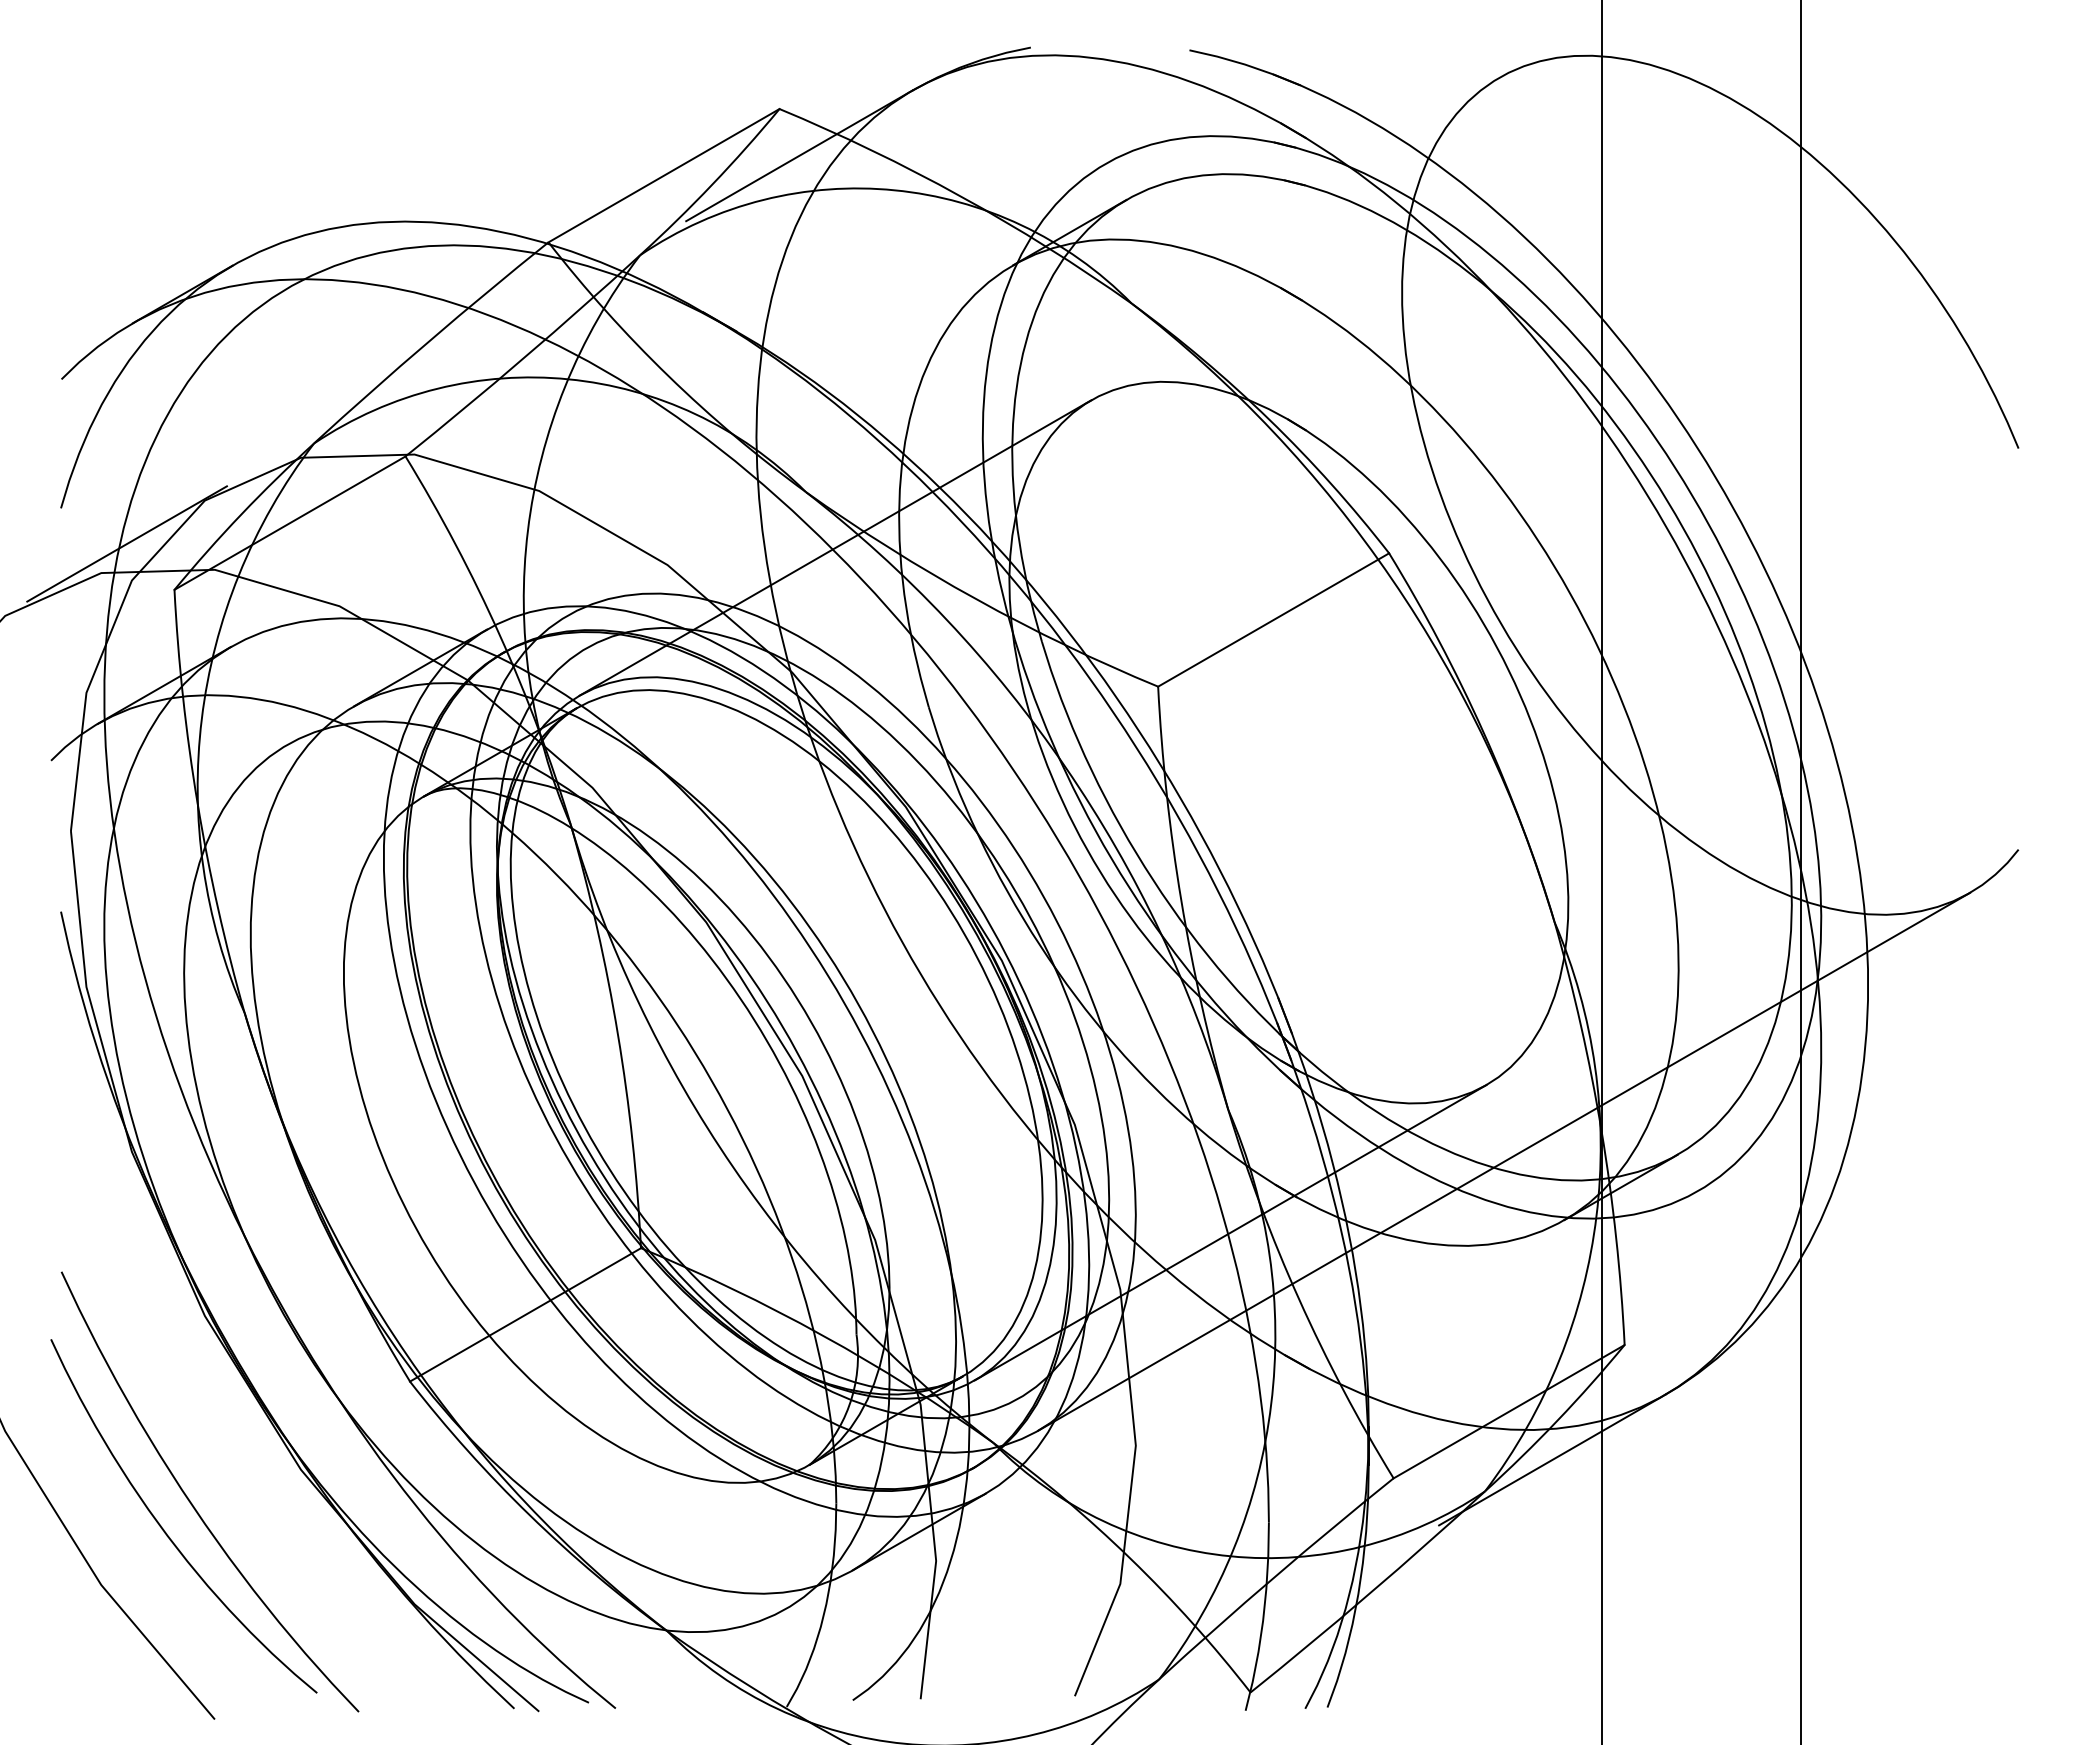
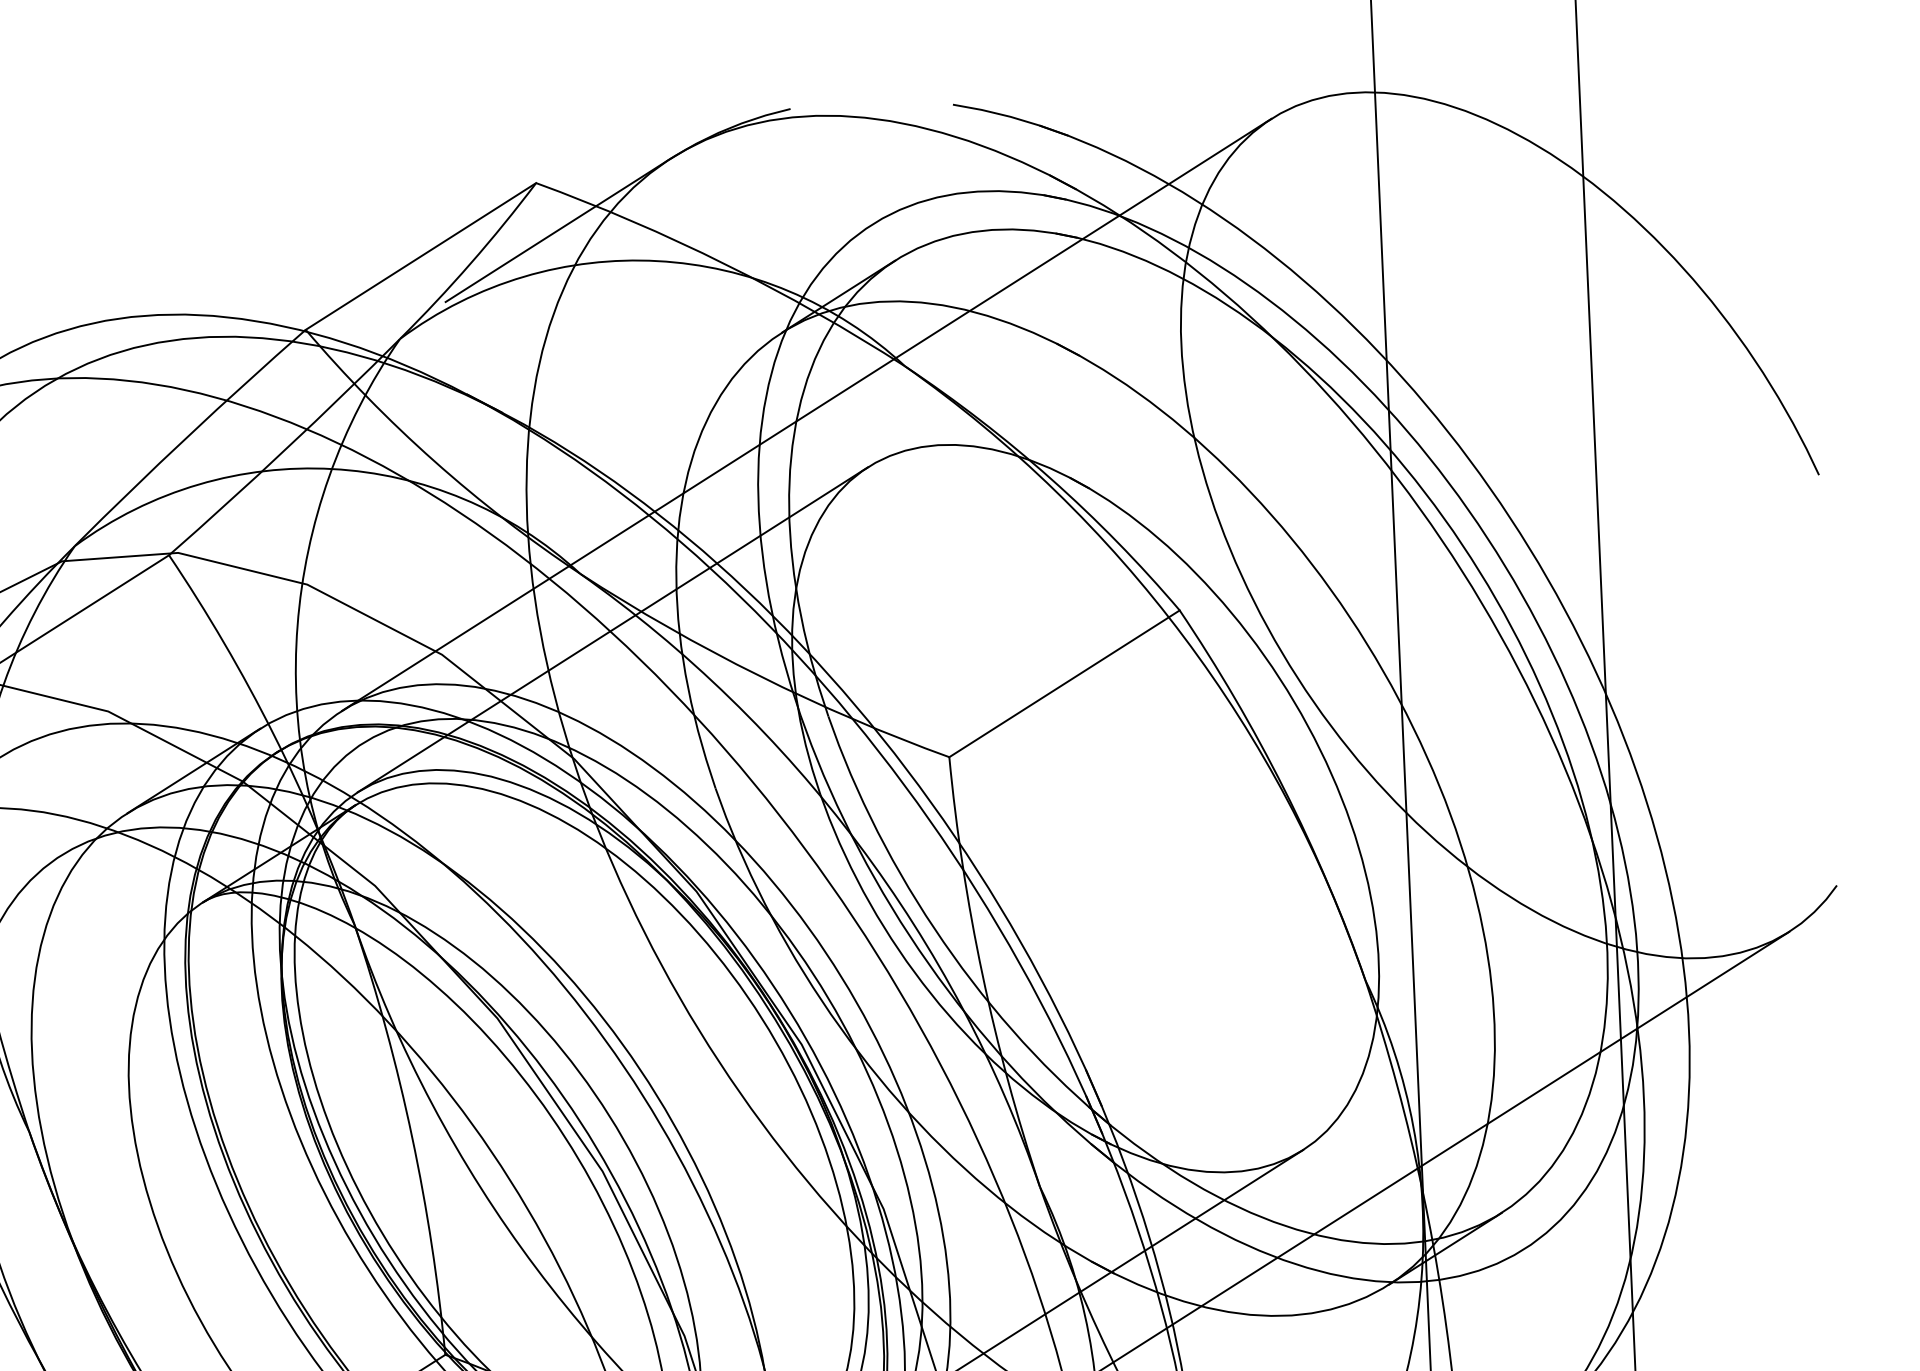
line: (1033, 346) -> (806, 414), added

